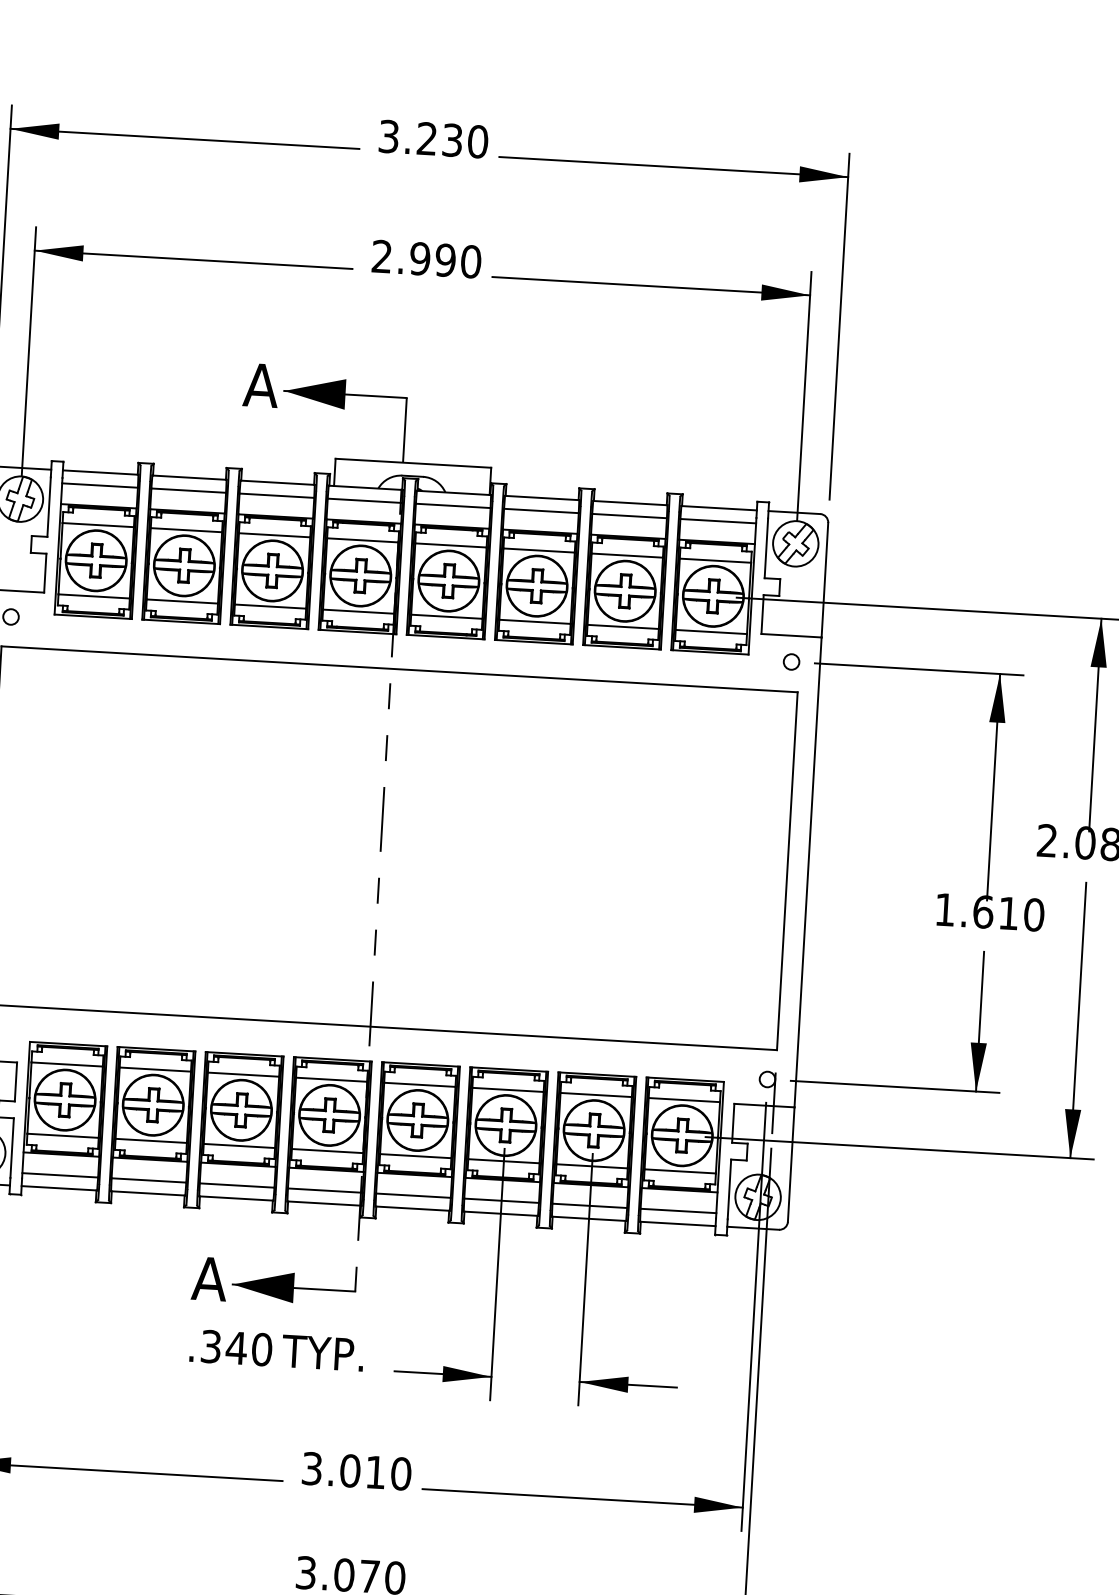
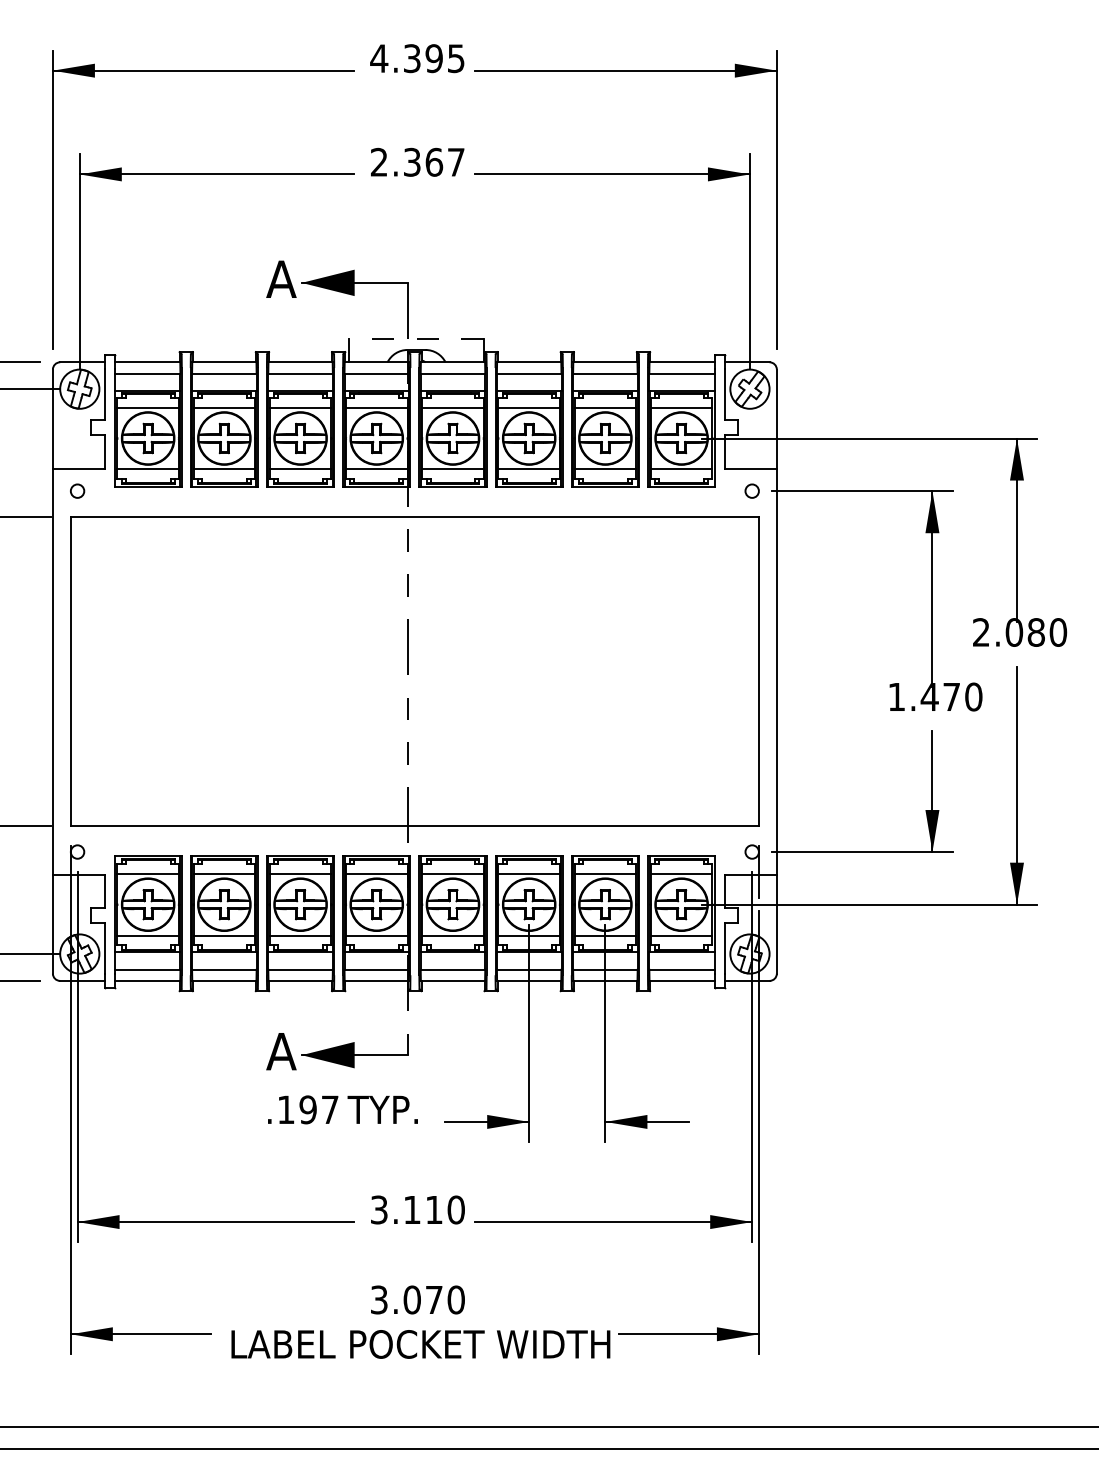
text: (433, 139) -> (417, 58), 3.230 -> 4.395
text: (444, 259) -> (433, 161), 2.990 -> 2.367
line: (413, 462) -> (416, 338), solid -> dashed
text: (994, 912) -> (939, 696), 1.610 -> 1.470
text: (236, 1347) -> (308, 1109), .340 -> .197
text: (349, 1470) -> (411, 1209), 3.010 -> 3.110

